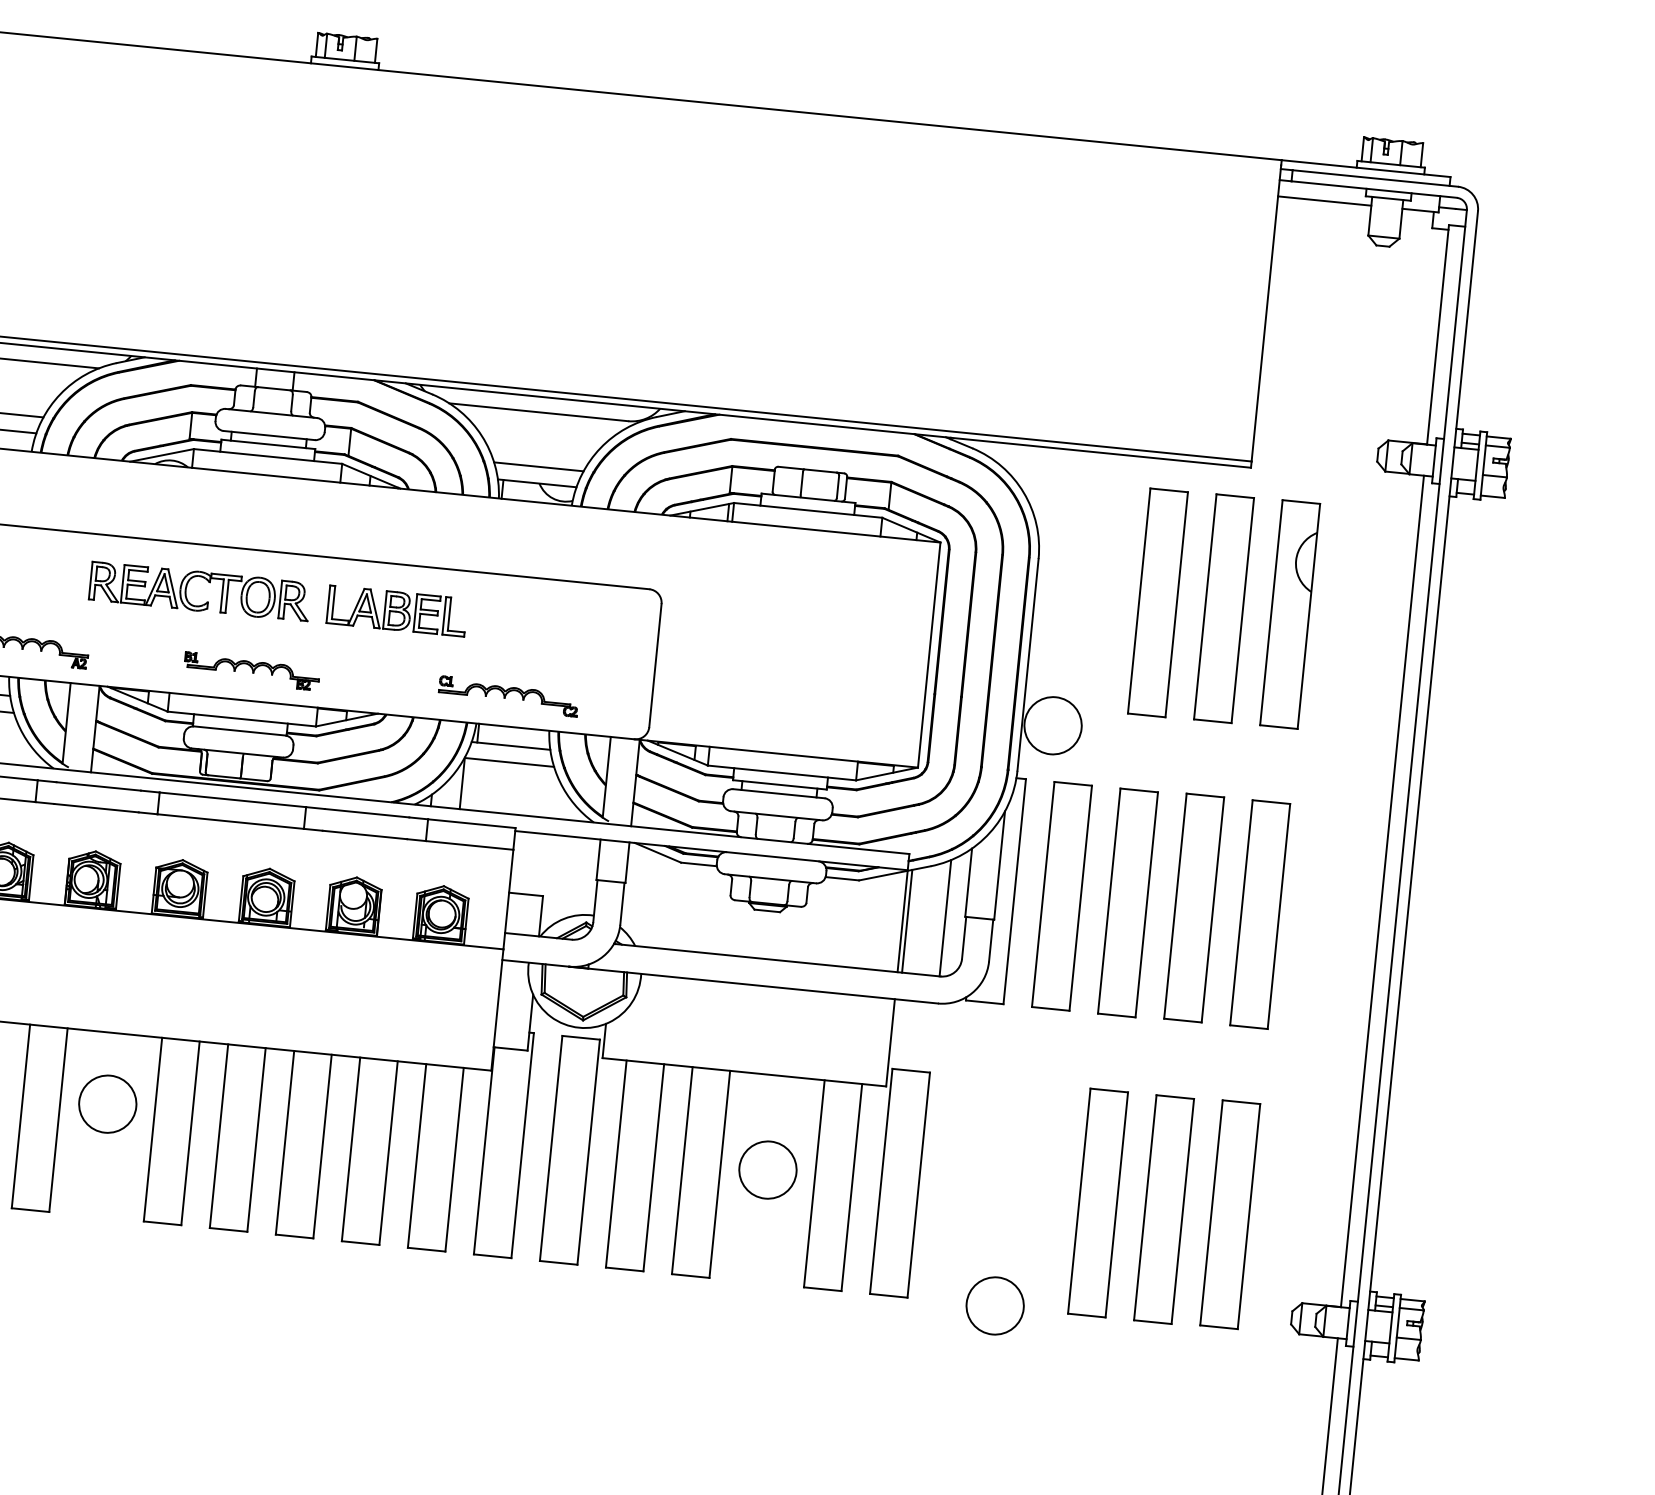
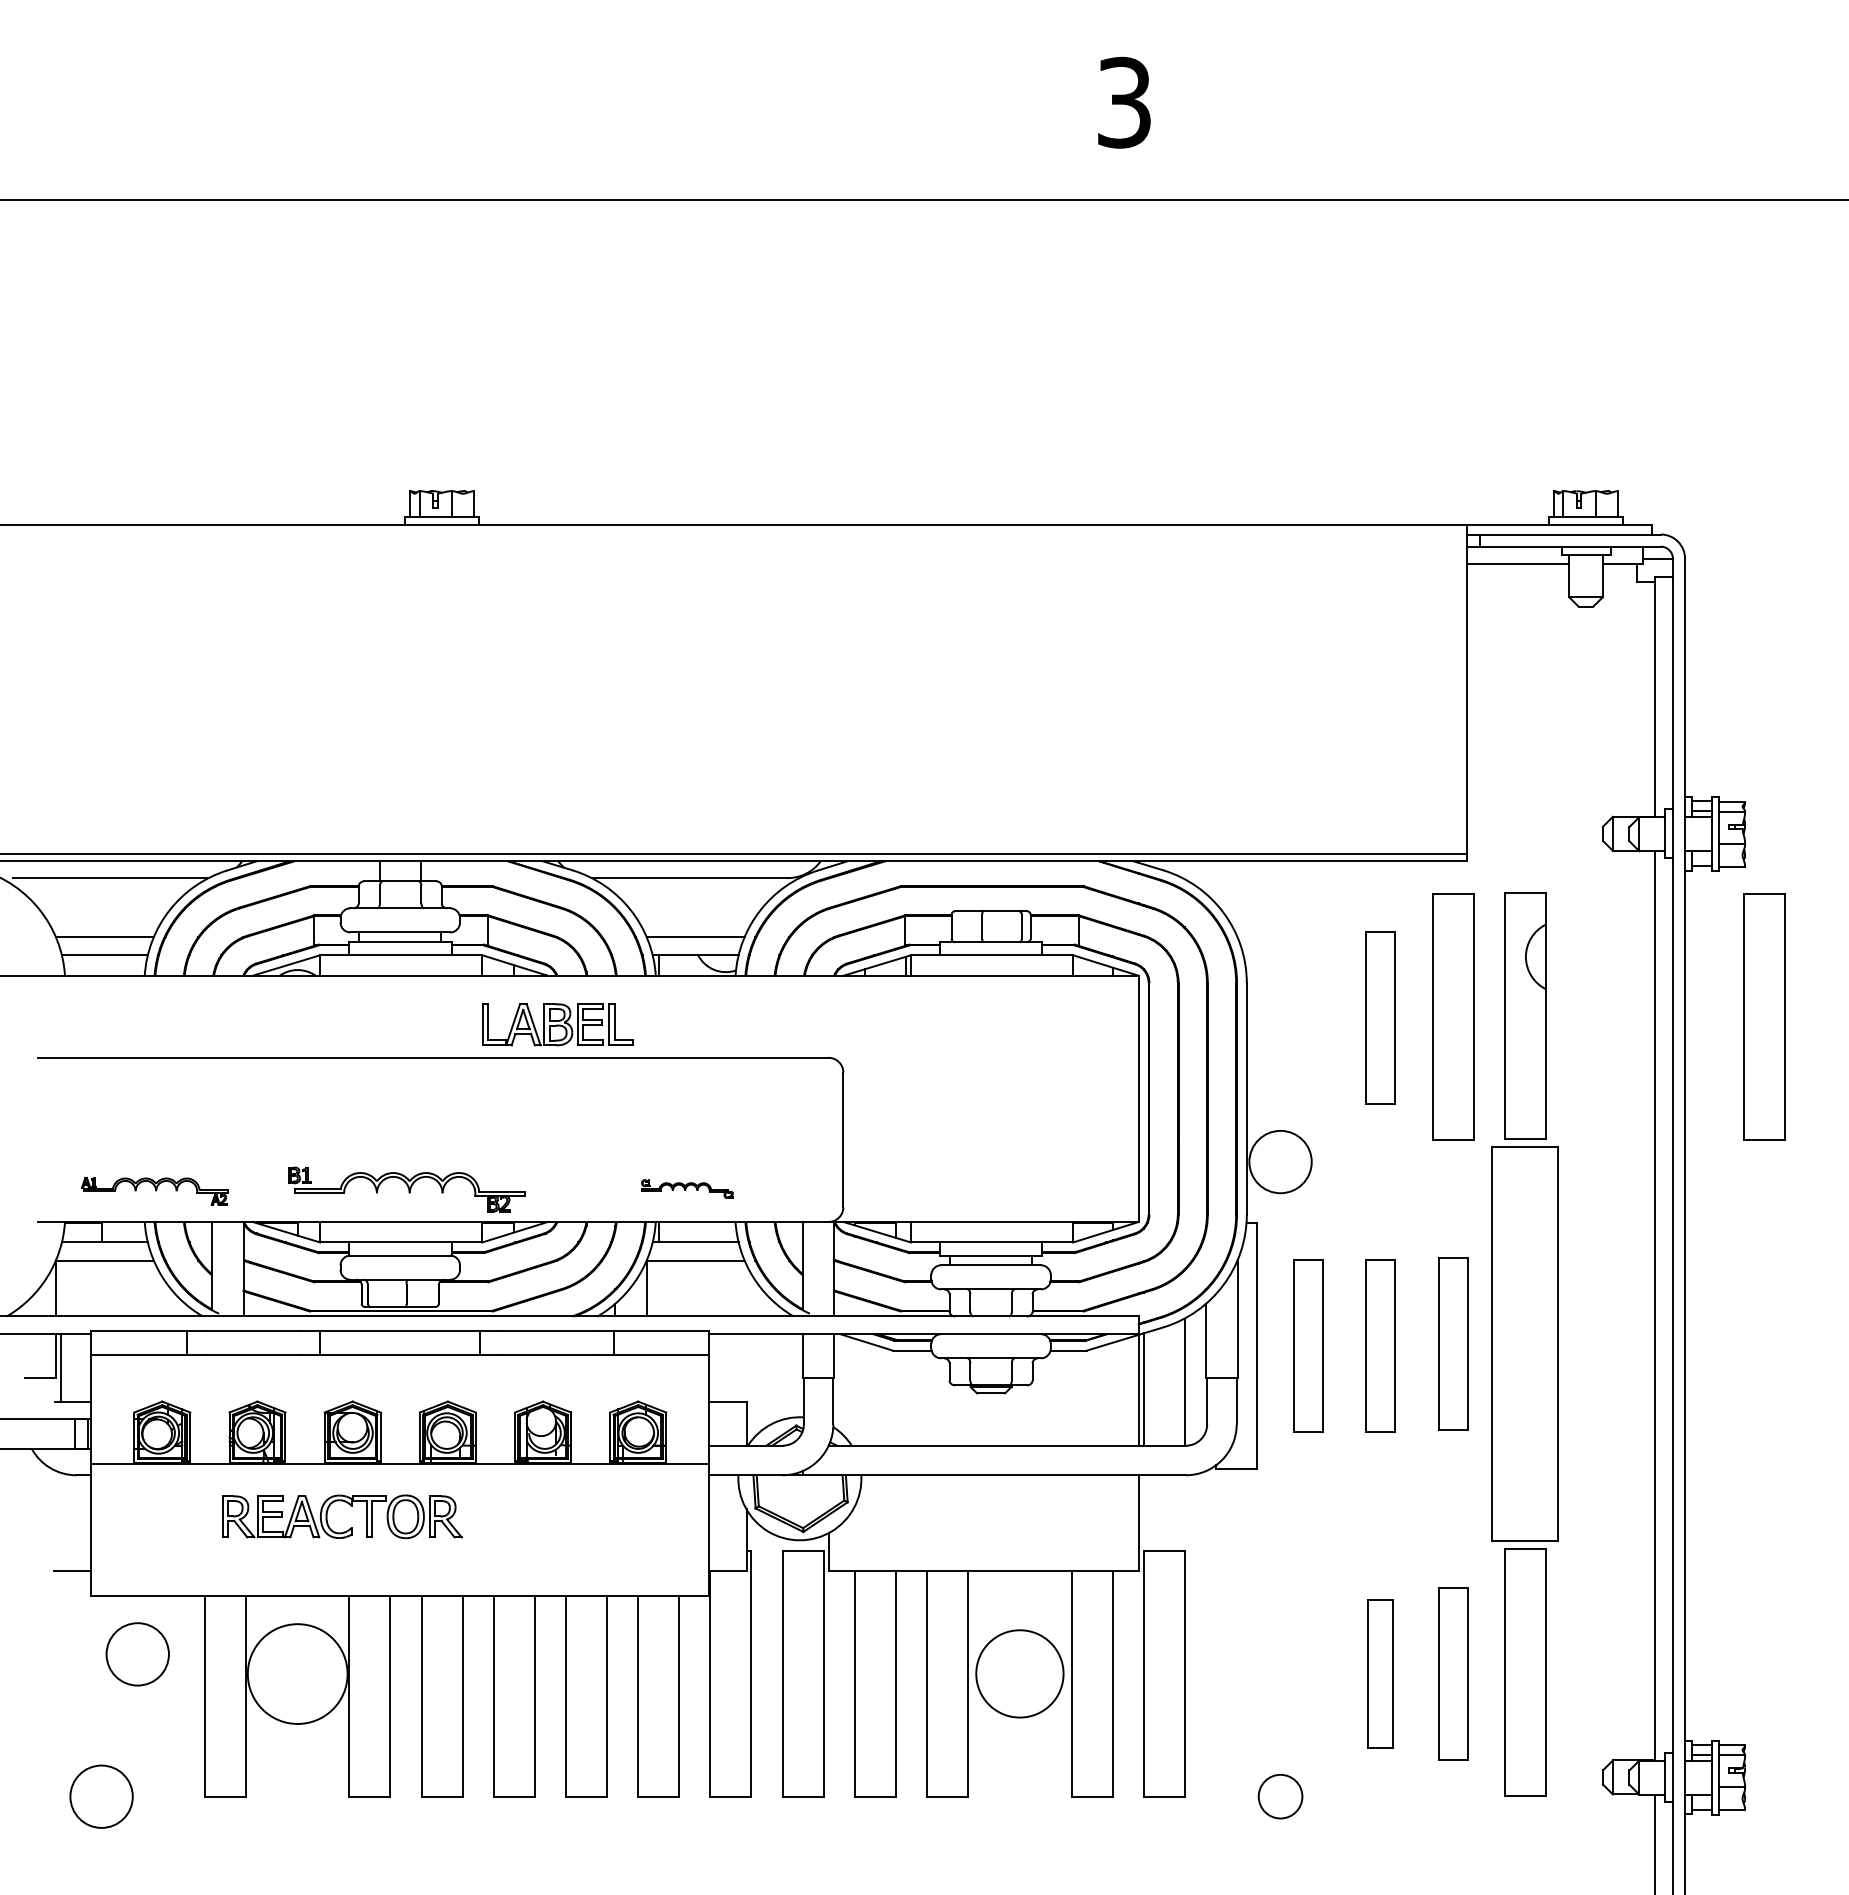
part: (207, 581) -> (349, 1505), moved
part: (1157, 602) -> (1380, 1017), size x0.7
part: (396, 610) -> (557, 1024), moved
part: (1508, 636) -> (1764, 1016), added
part: (251, 671) -> (406, 1189), size x1.6
part: (508, 695) -> (687, 1188), size x0.6
part: (1061, 896) -> (1308, 1345), size x0.7
part: (1127, 902) -> (1380, 1345), size x0.7
part: (1194, 907) -> (1453, 1343), size x0.7
part: (1260, 914) -> (1525, 1343), size x1.6
circle: (107, 1103) -> (297, 1673), size x1.6
circle: (767, 1170) -> (1019, 1674), size x1.4
part: (1097, 1202) -> (1380, 1673), size x0.6
part: (1164, 1209) -> (1453, 1673), size x0.7
circle: (995, 1305) -> (1280, 1796), size x0.7

